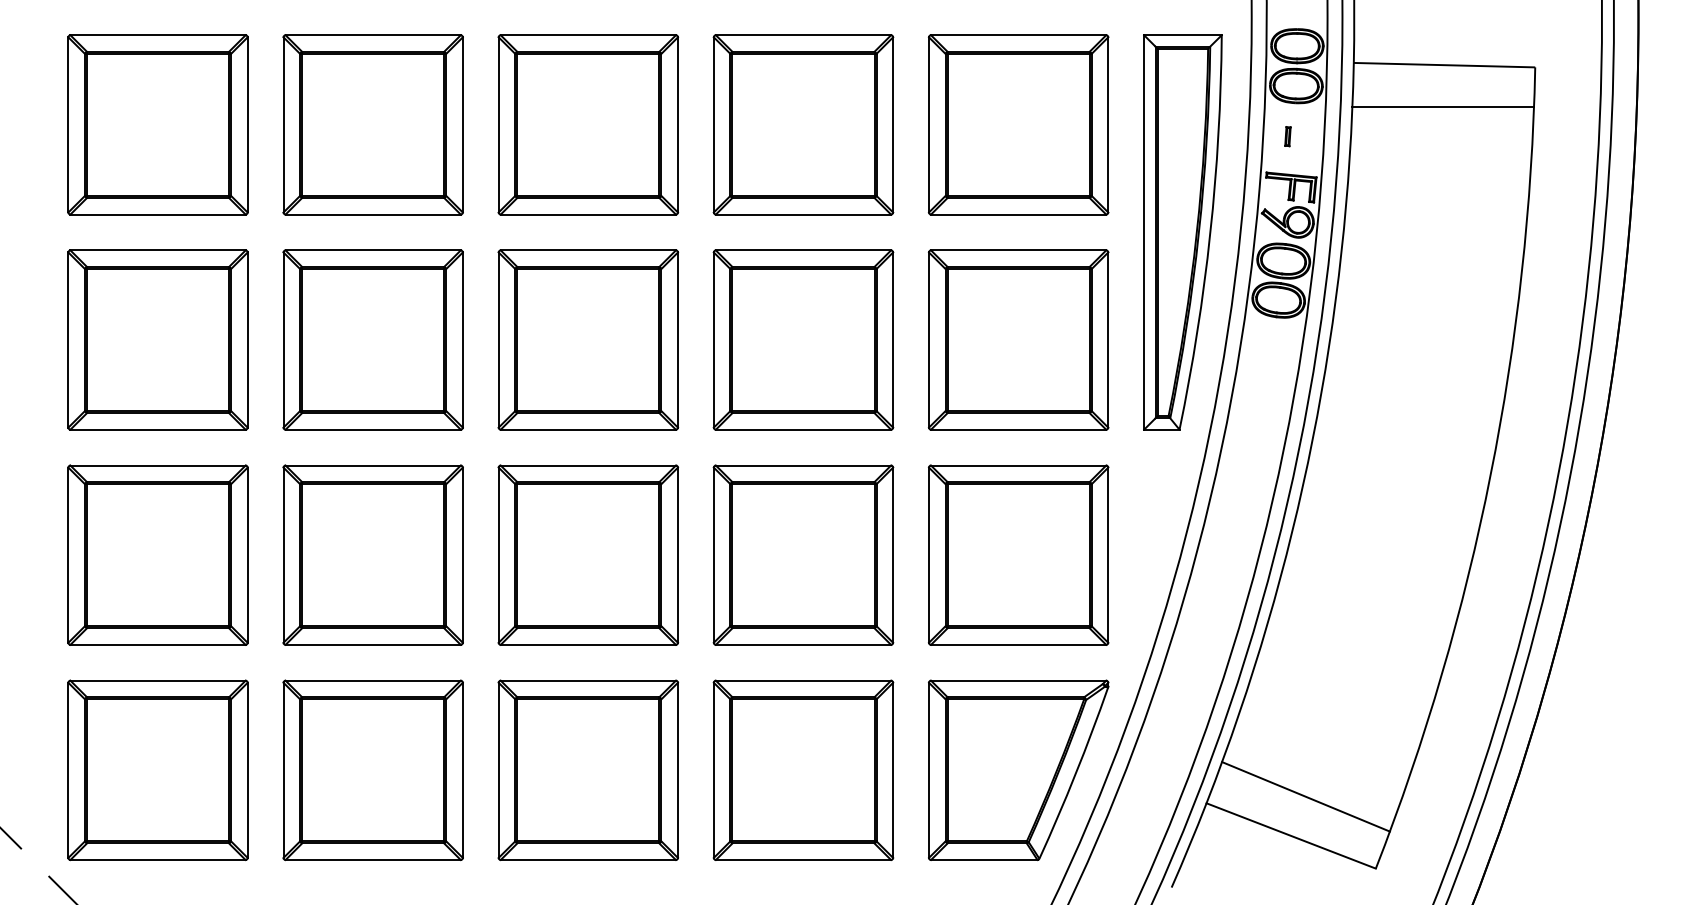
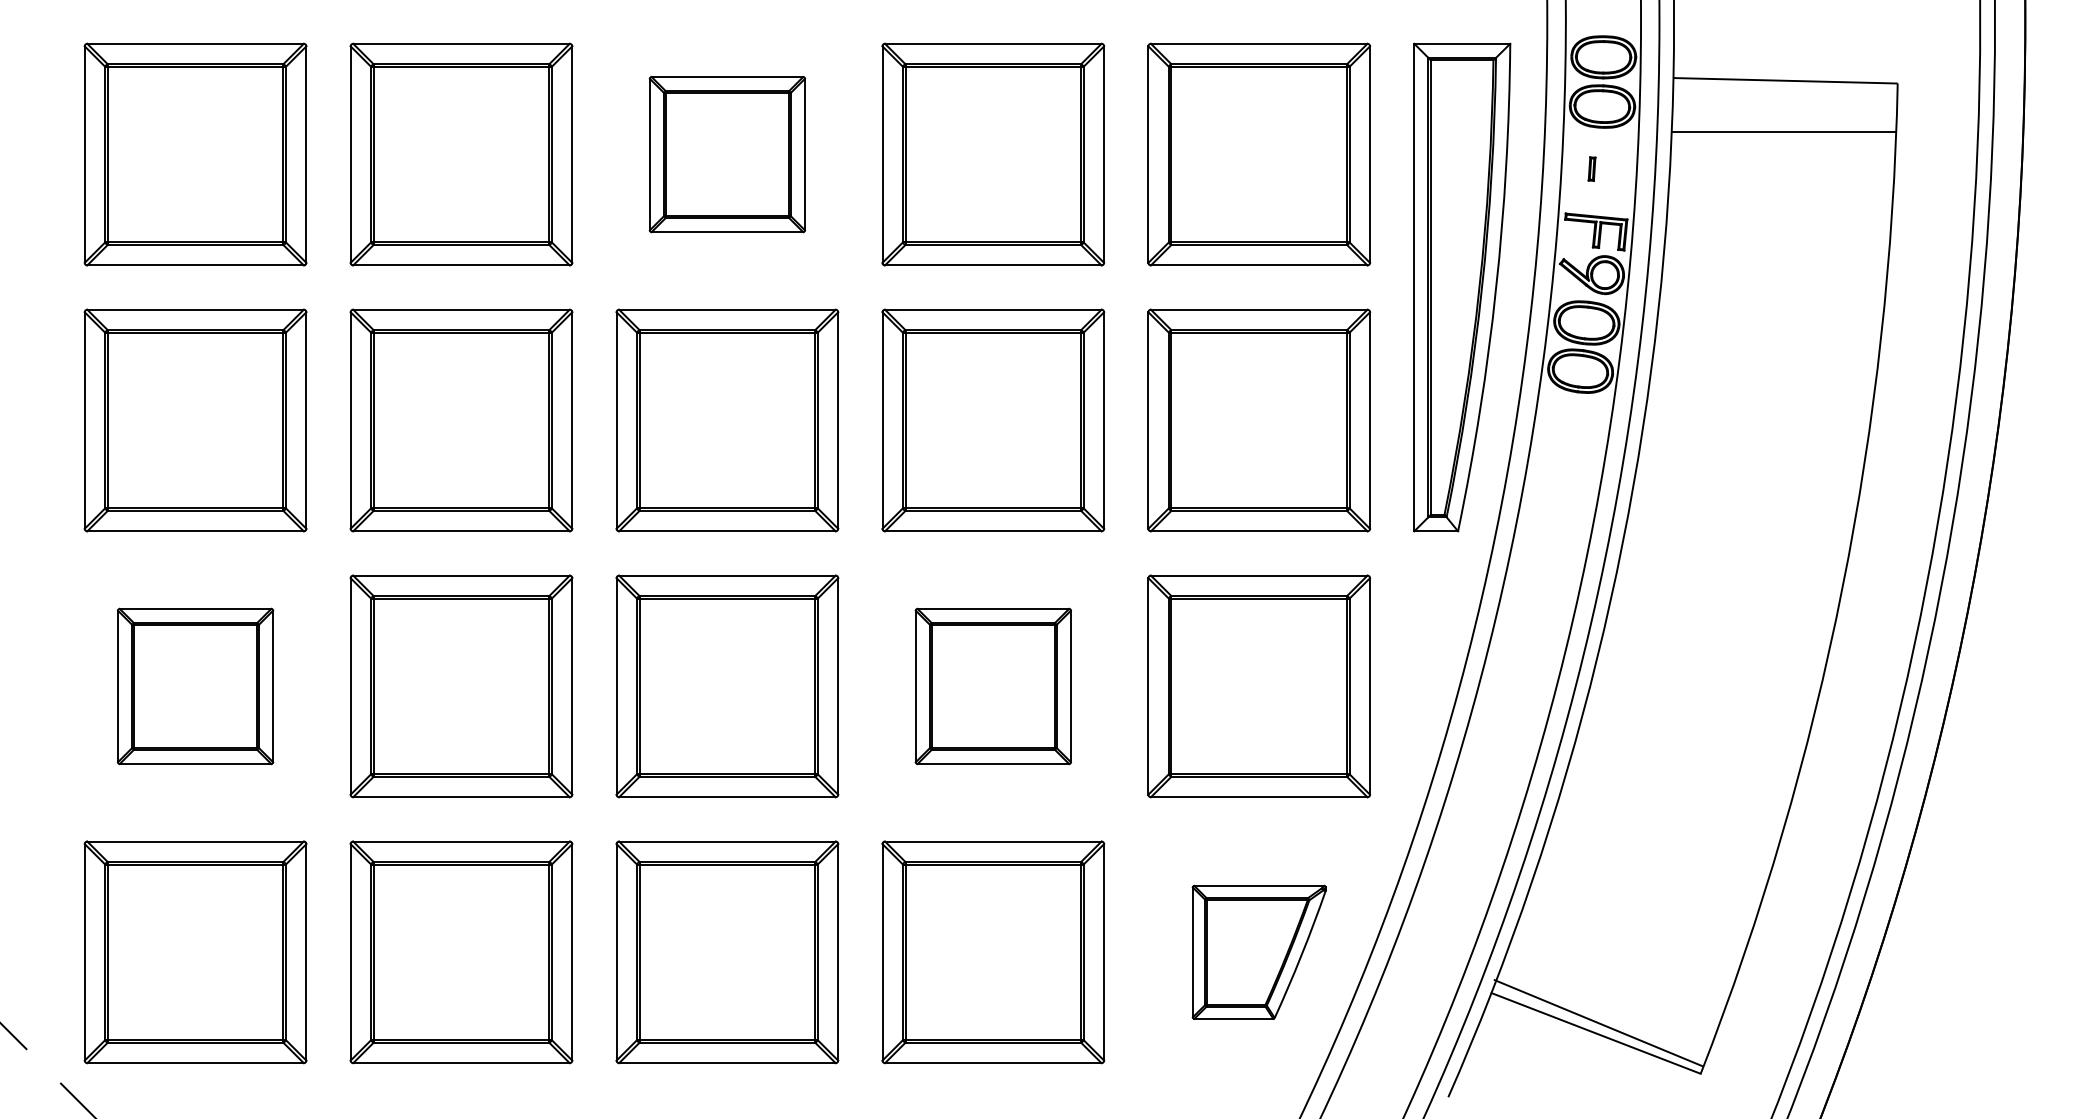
part: (588, 124) -> (727, 154), size x0.7
part: (157, 555) -> (195, 686), size x0.7
part: (803, 555) -> (993, 686), size x0.7
part: (1018, 770) -> (1259, 952), size x0.6
line: (1306, 797) -> (1598, 1023), moved

